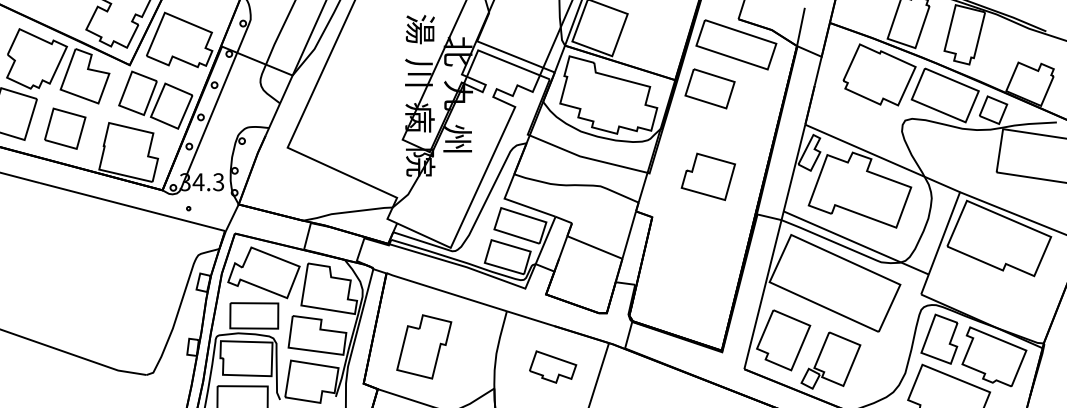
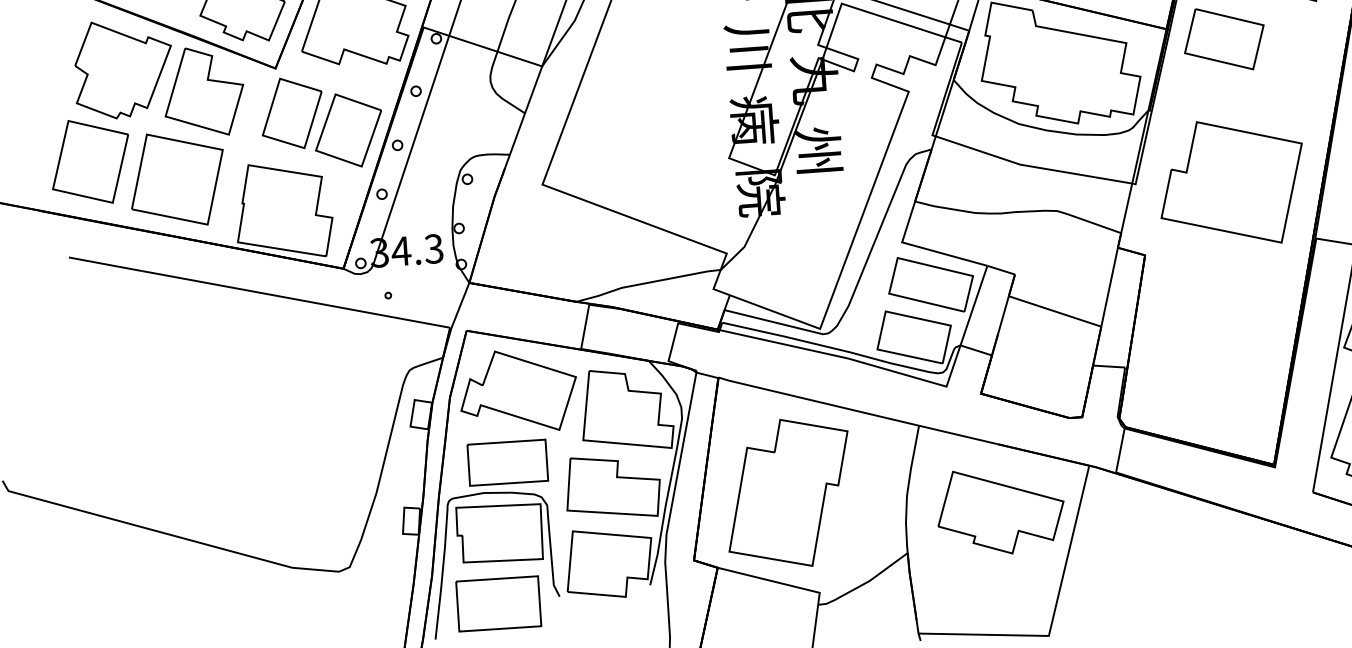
part: (65, 128) -> (178, 179), size x1.43
part: (708, 176) -> (1232, 182), size x1.67
part: (423, 346) -> (787, 492), size x1.43
part: (552, 366) -> (999, 510), size x1.67

